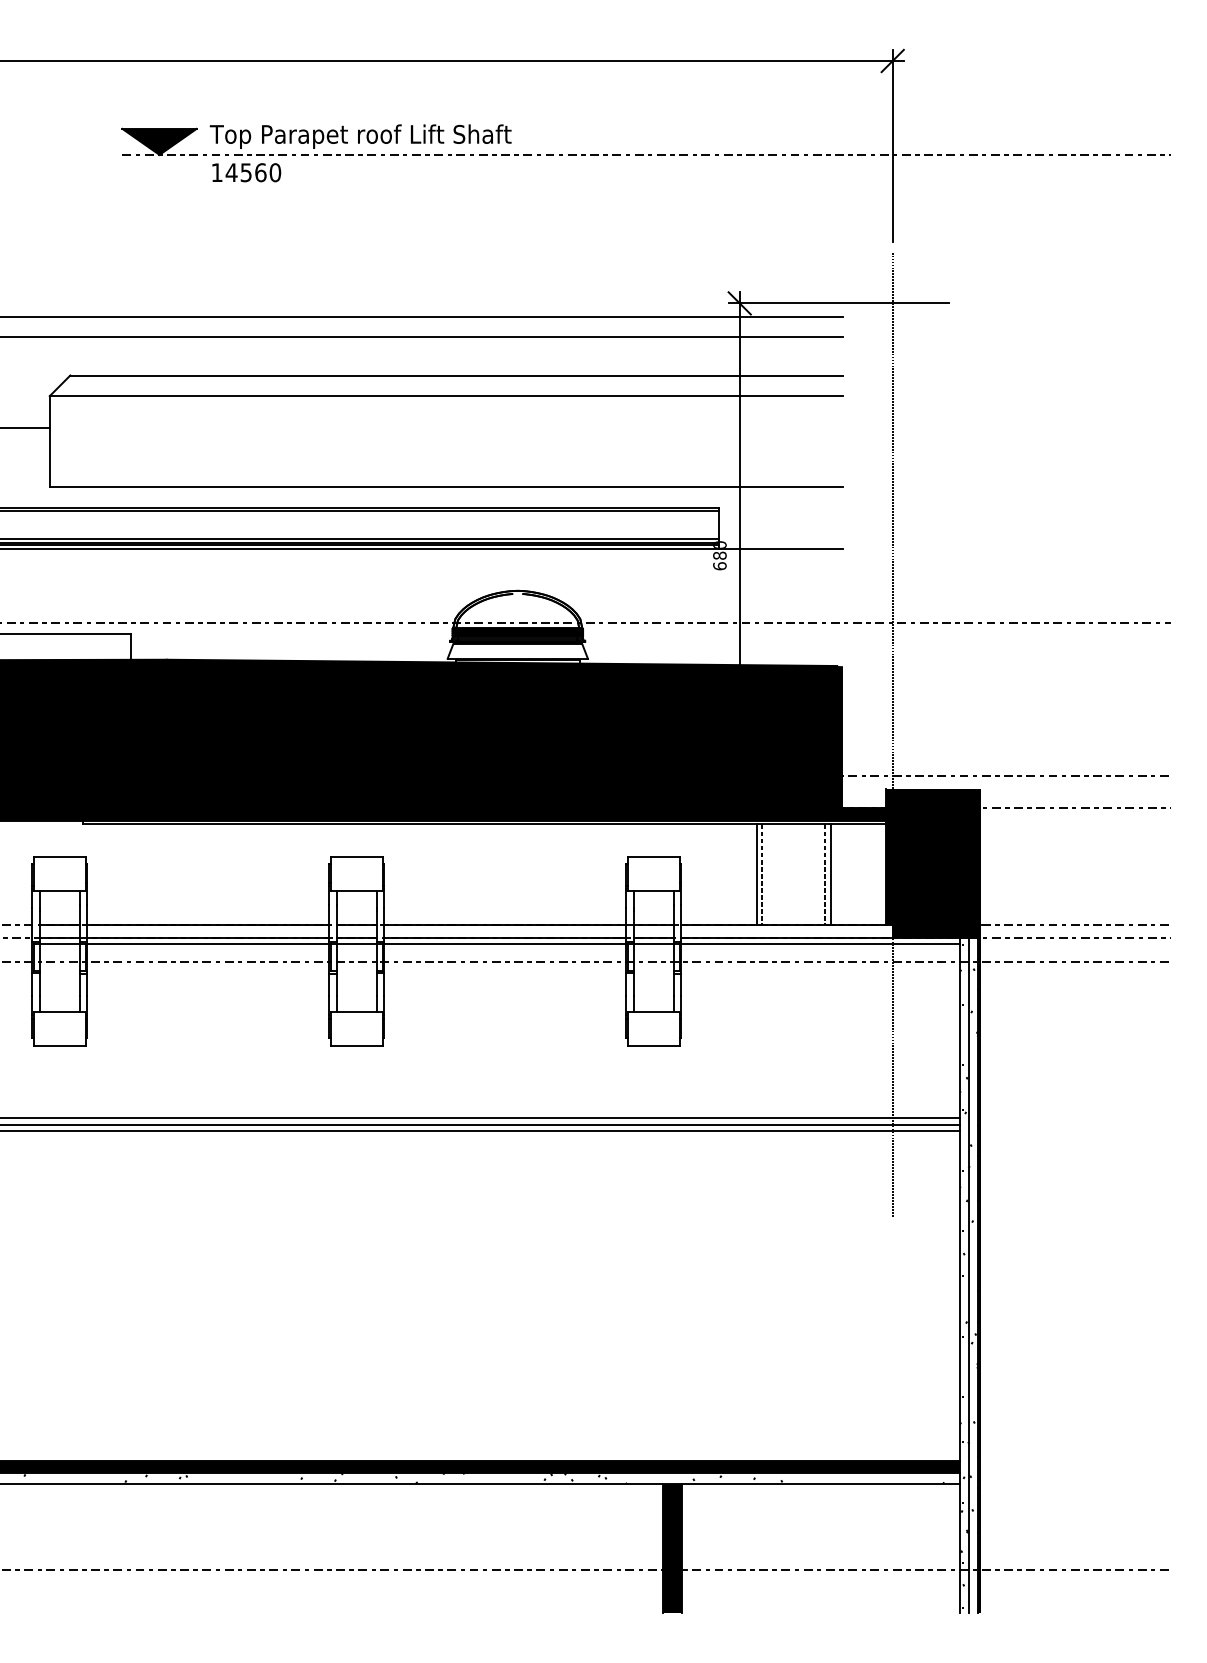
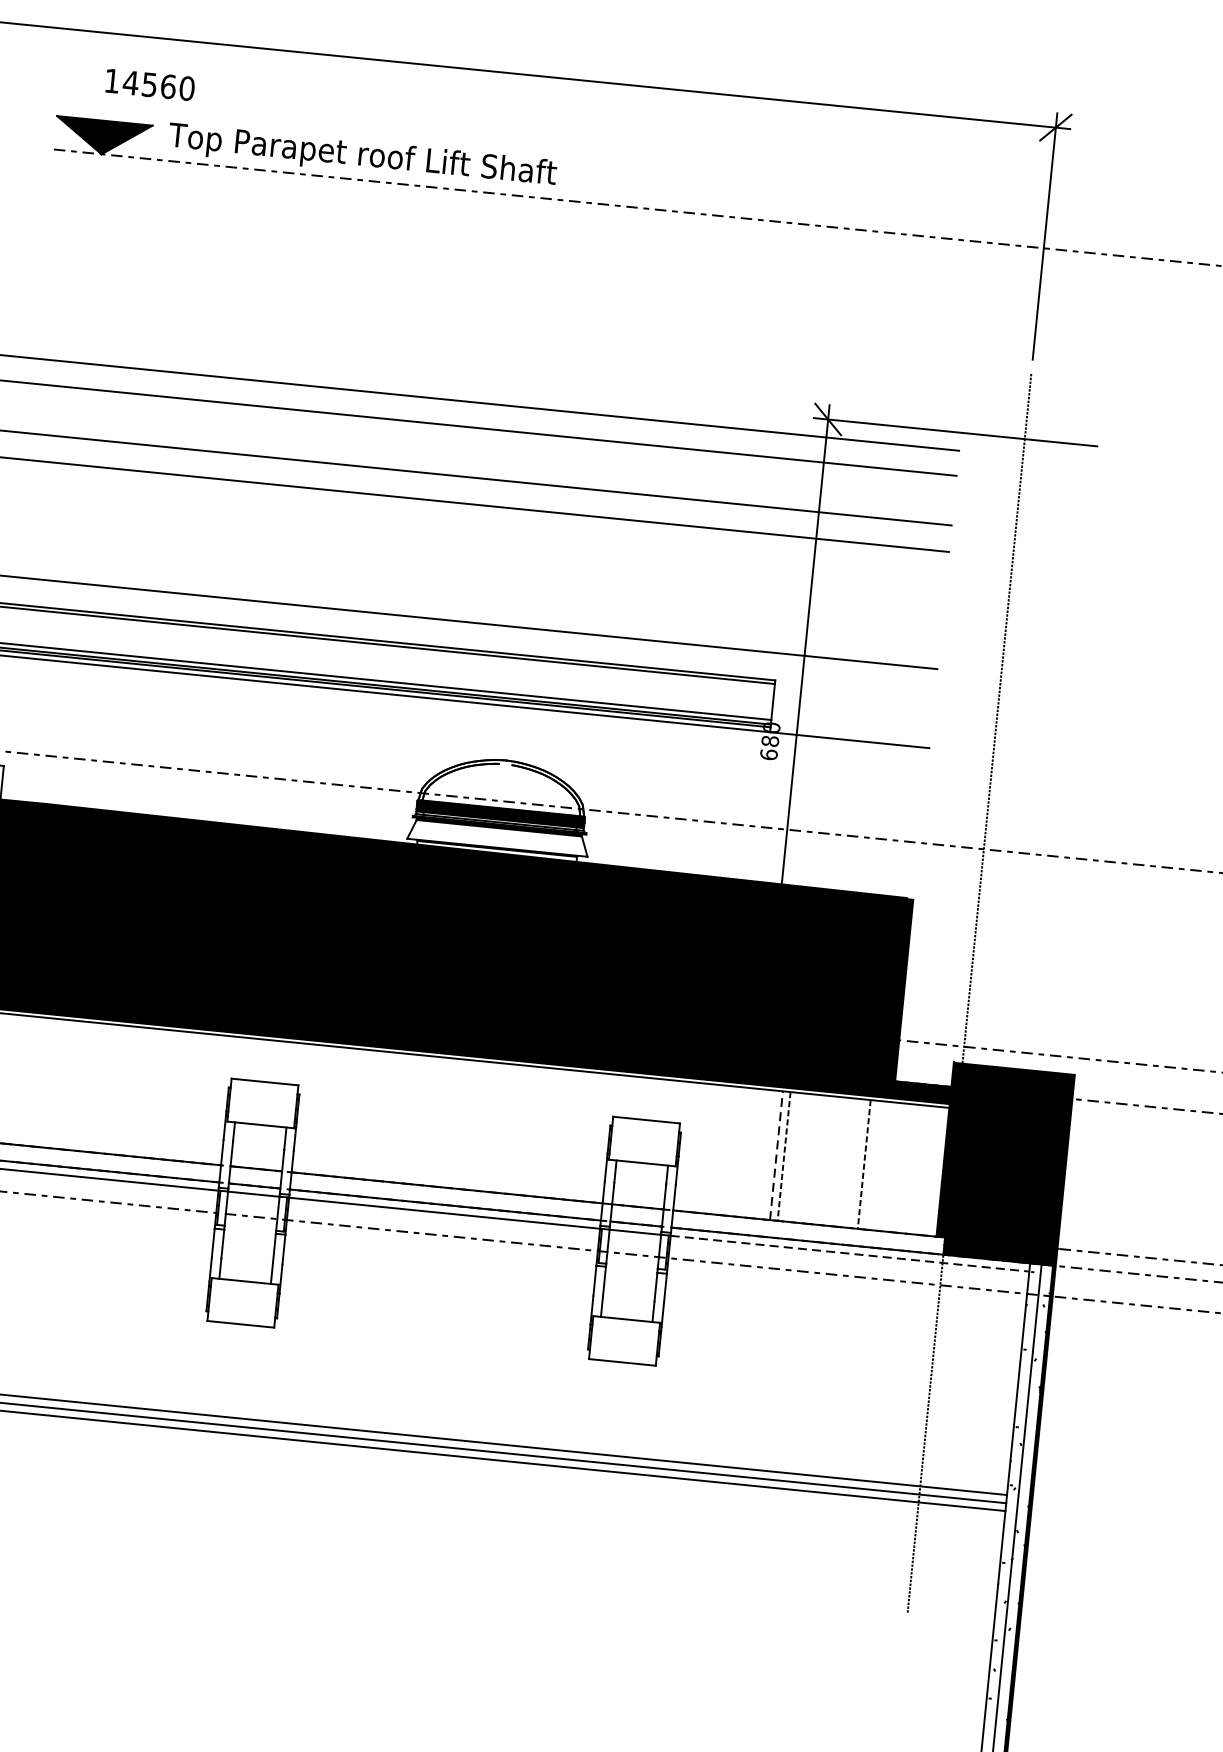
text: (246, 172) -> (150, 84), moved
line: (756, 874) -> (776, 1155), solid -> dashed
line: (830, 874) -> (871, 1165), removed
line: (820, 944) -> (849, 1253), solid -> dashed

